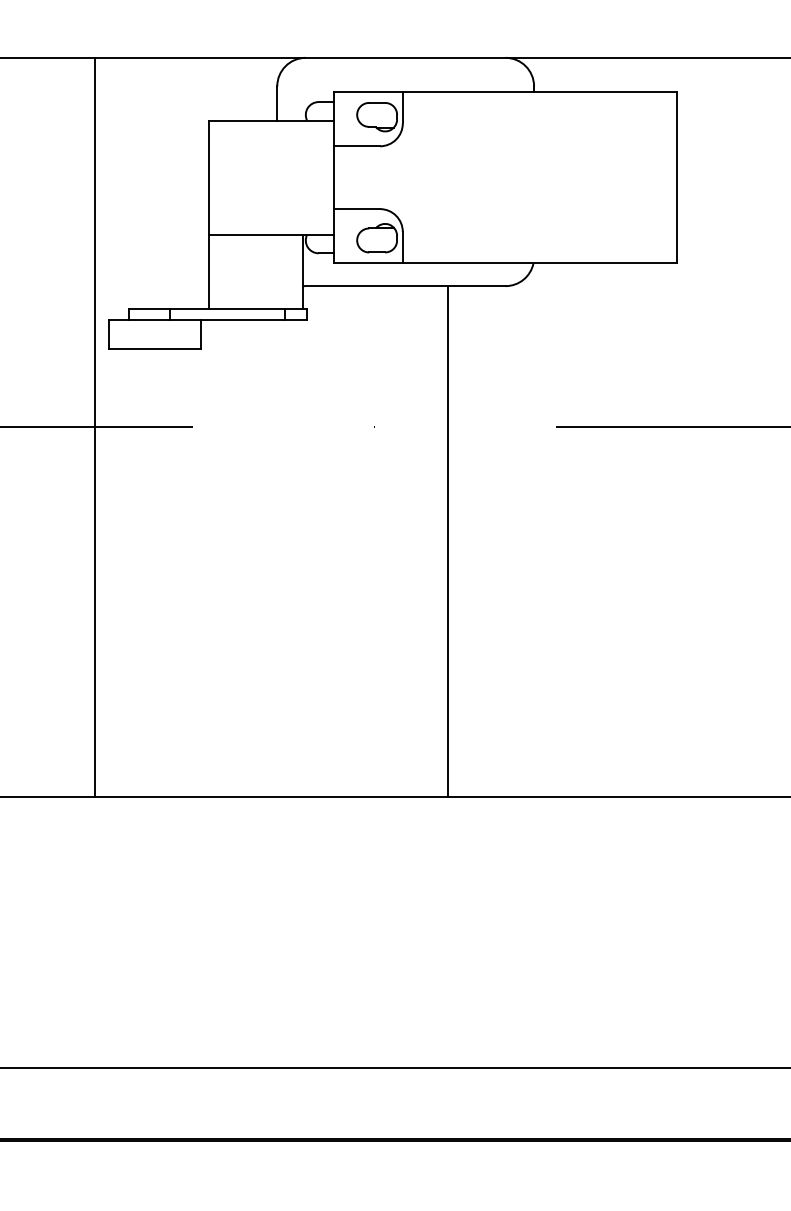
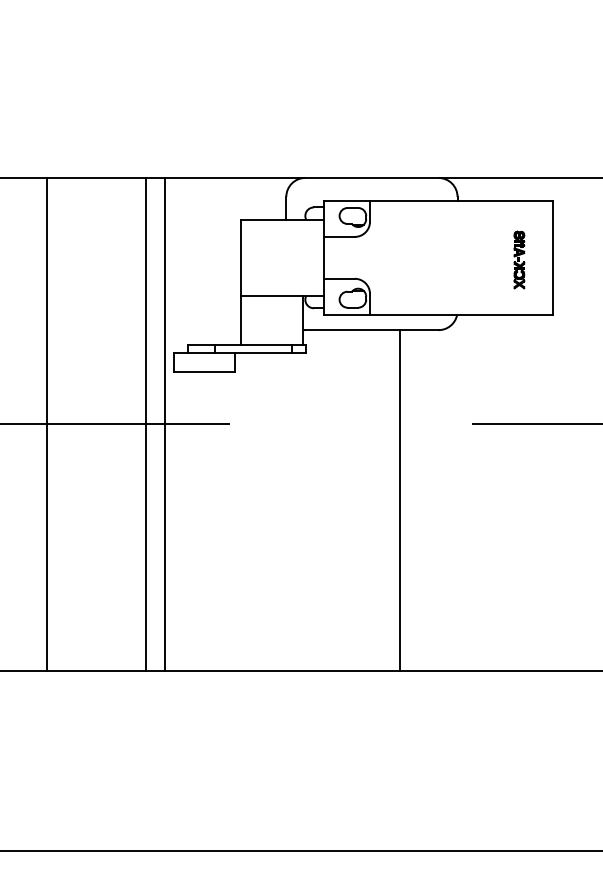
part: (626, 180) -> (519, 259), added
line: (66, 426) -> (145, 423), added

